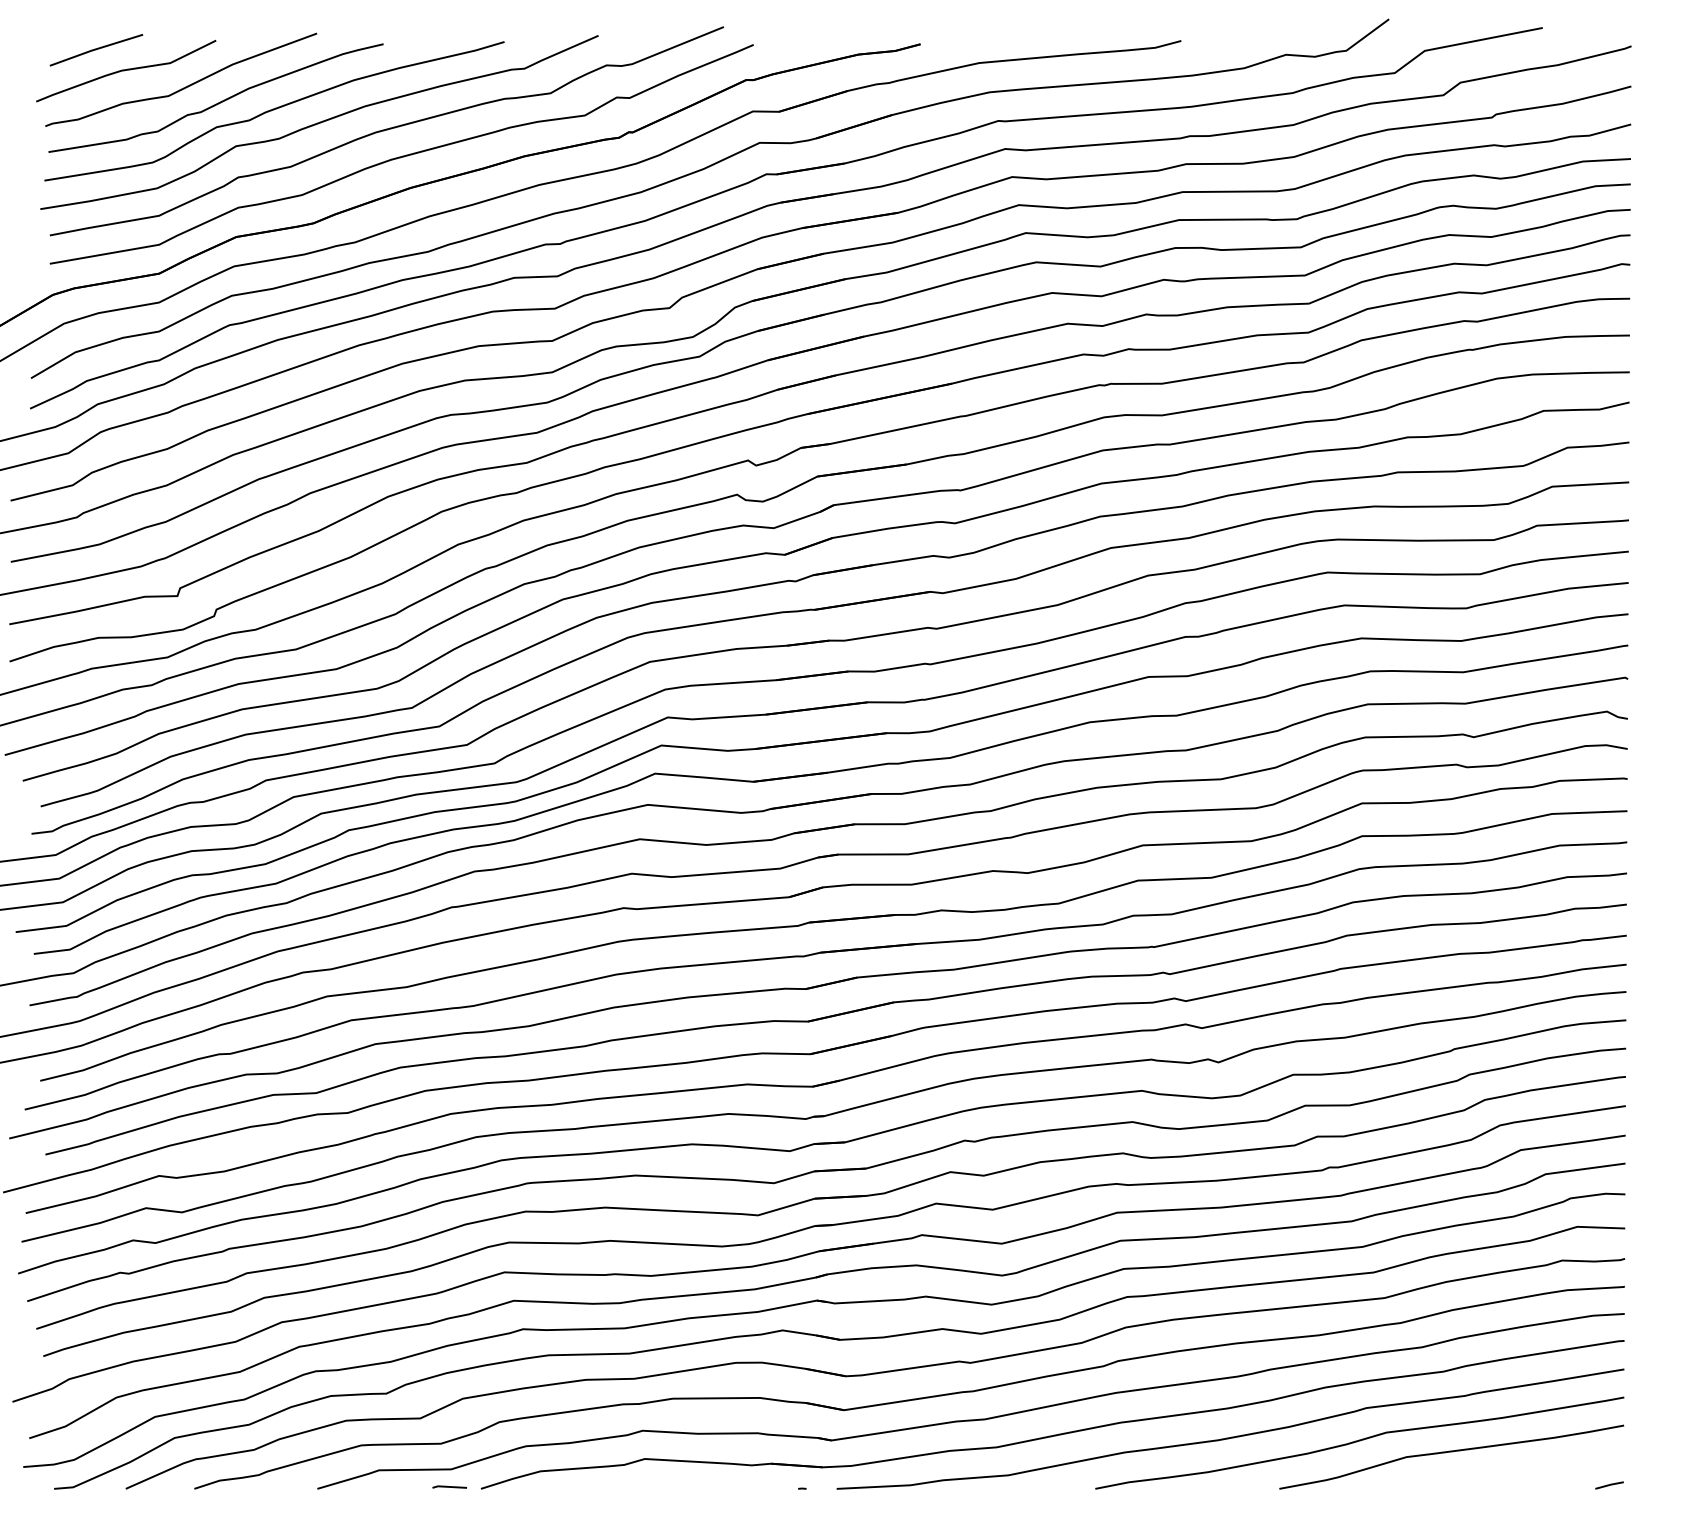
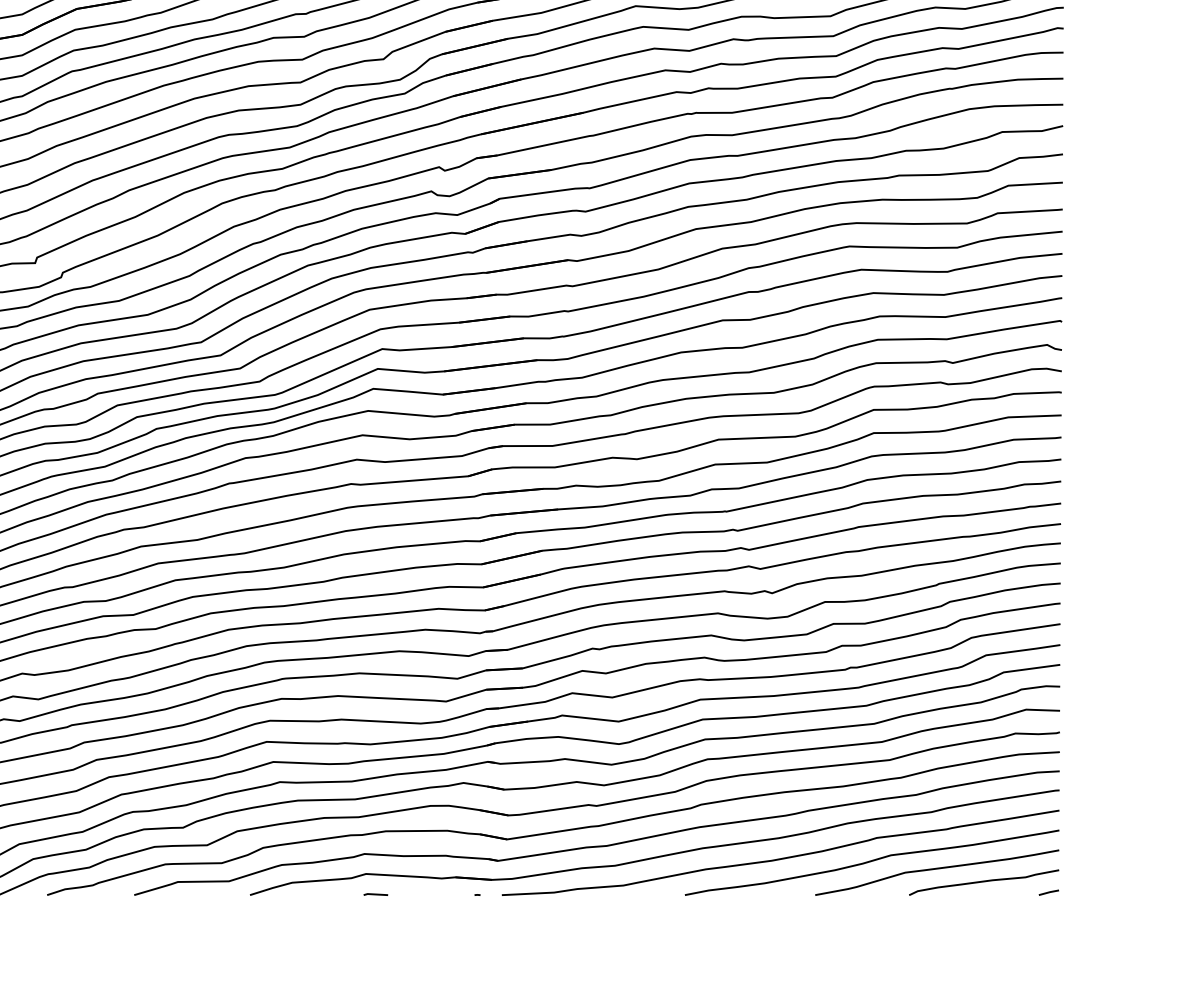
curve: (1517, 1470) -> (983, 882), added
line: (449, 1486) -> (375, 894), moved

